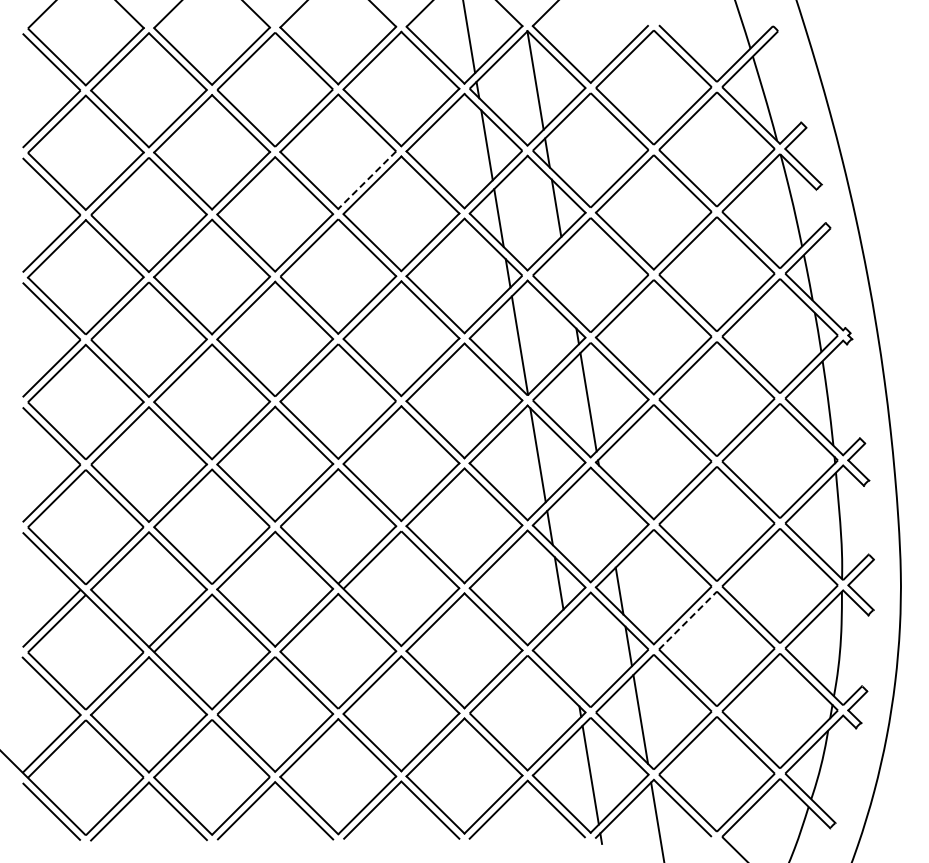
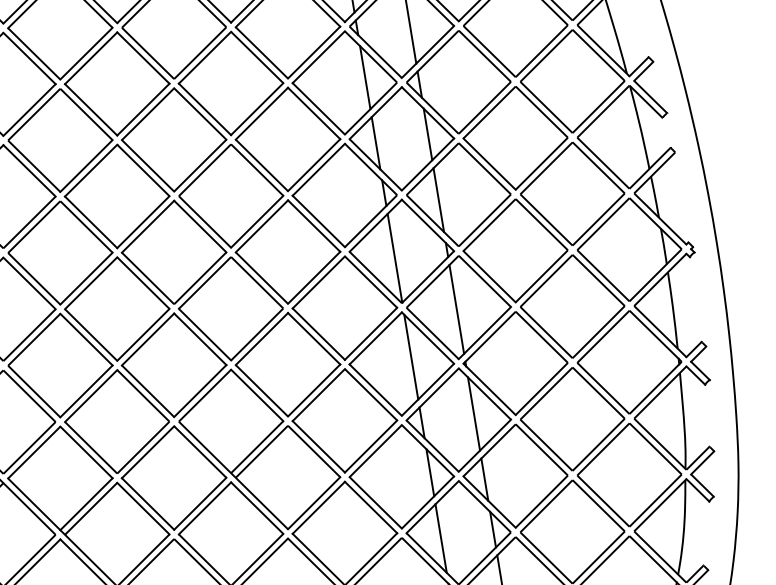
line: (367, 180) -> (257, 109), dashed -> solid
line: (568, 280) -> (438, 199), added
line: (607, 517) -> (473, 413), added
line: (688, 620) -> (546, 506), dashed -> solid
line: (570, 656) -> (440, 538), added

